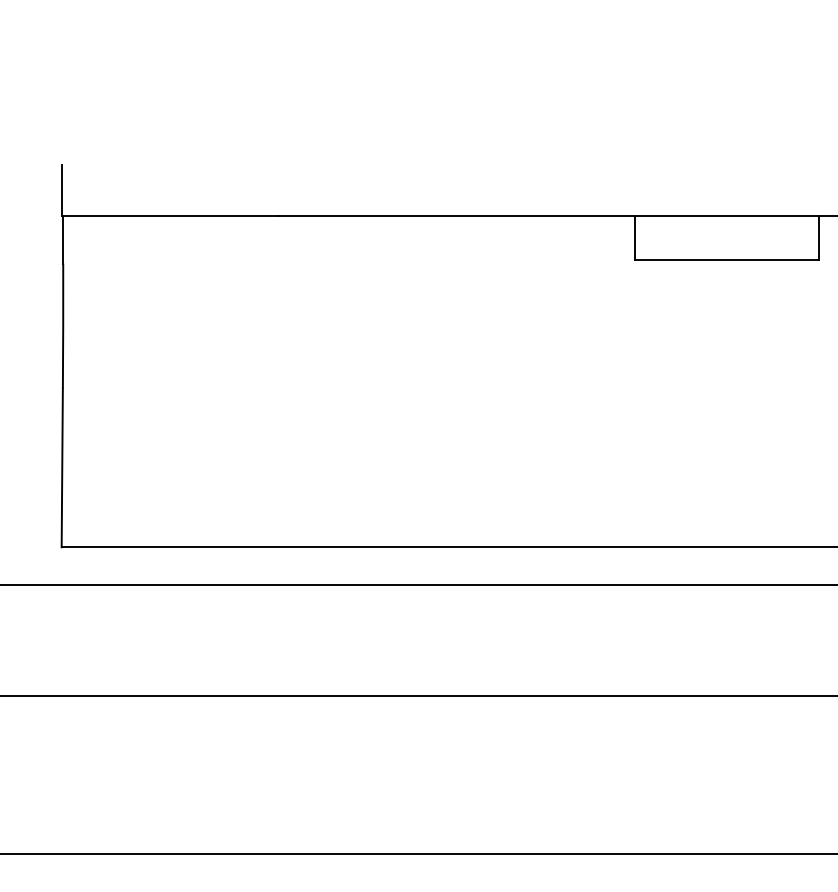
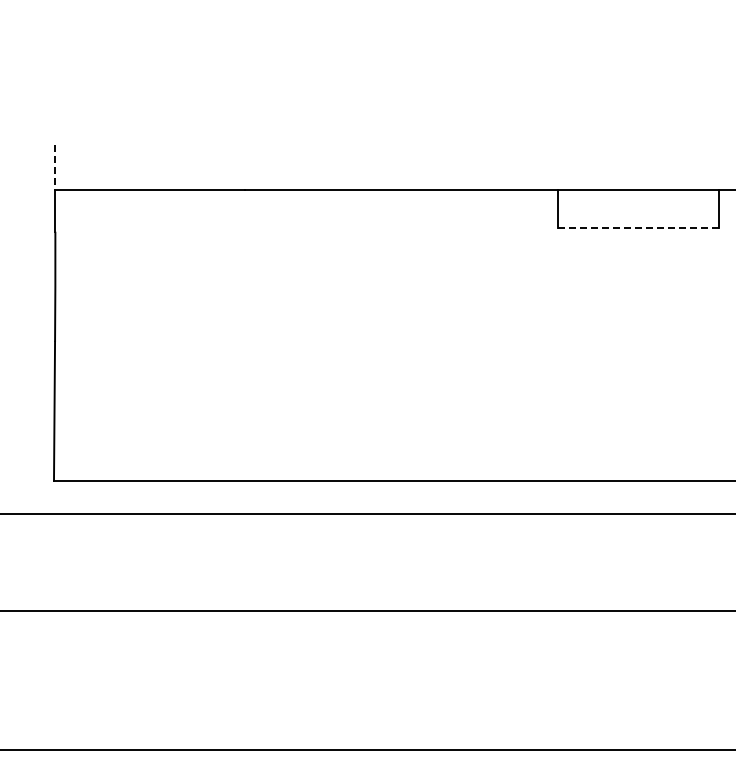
line: (62, 190) -> (54, 167), solid -> dashed
line: (727, 259) -> (639, 228), solid -> dashed

